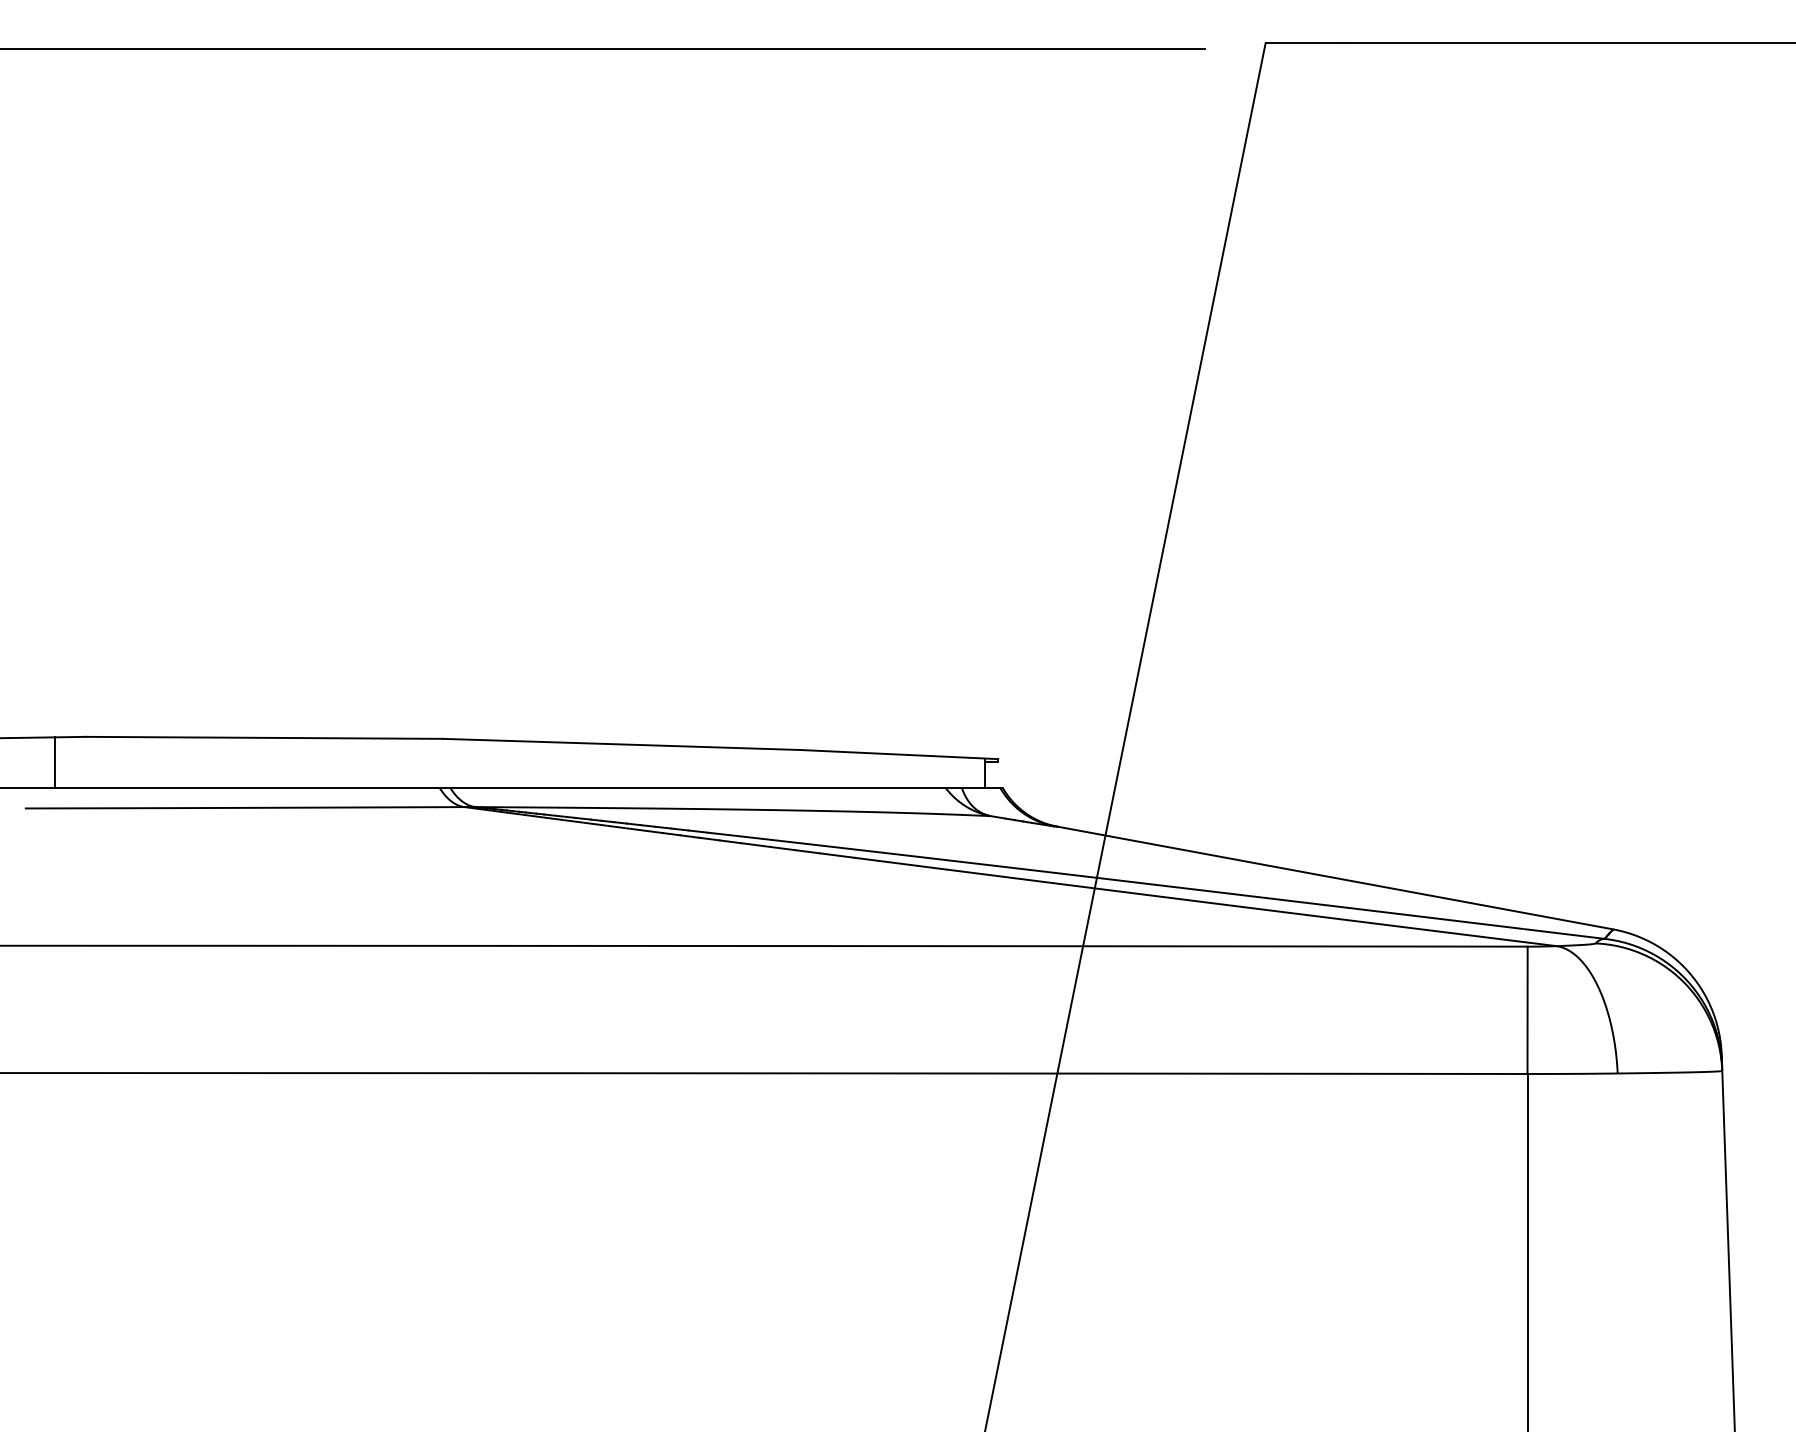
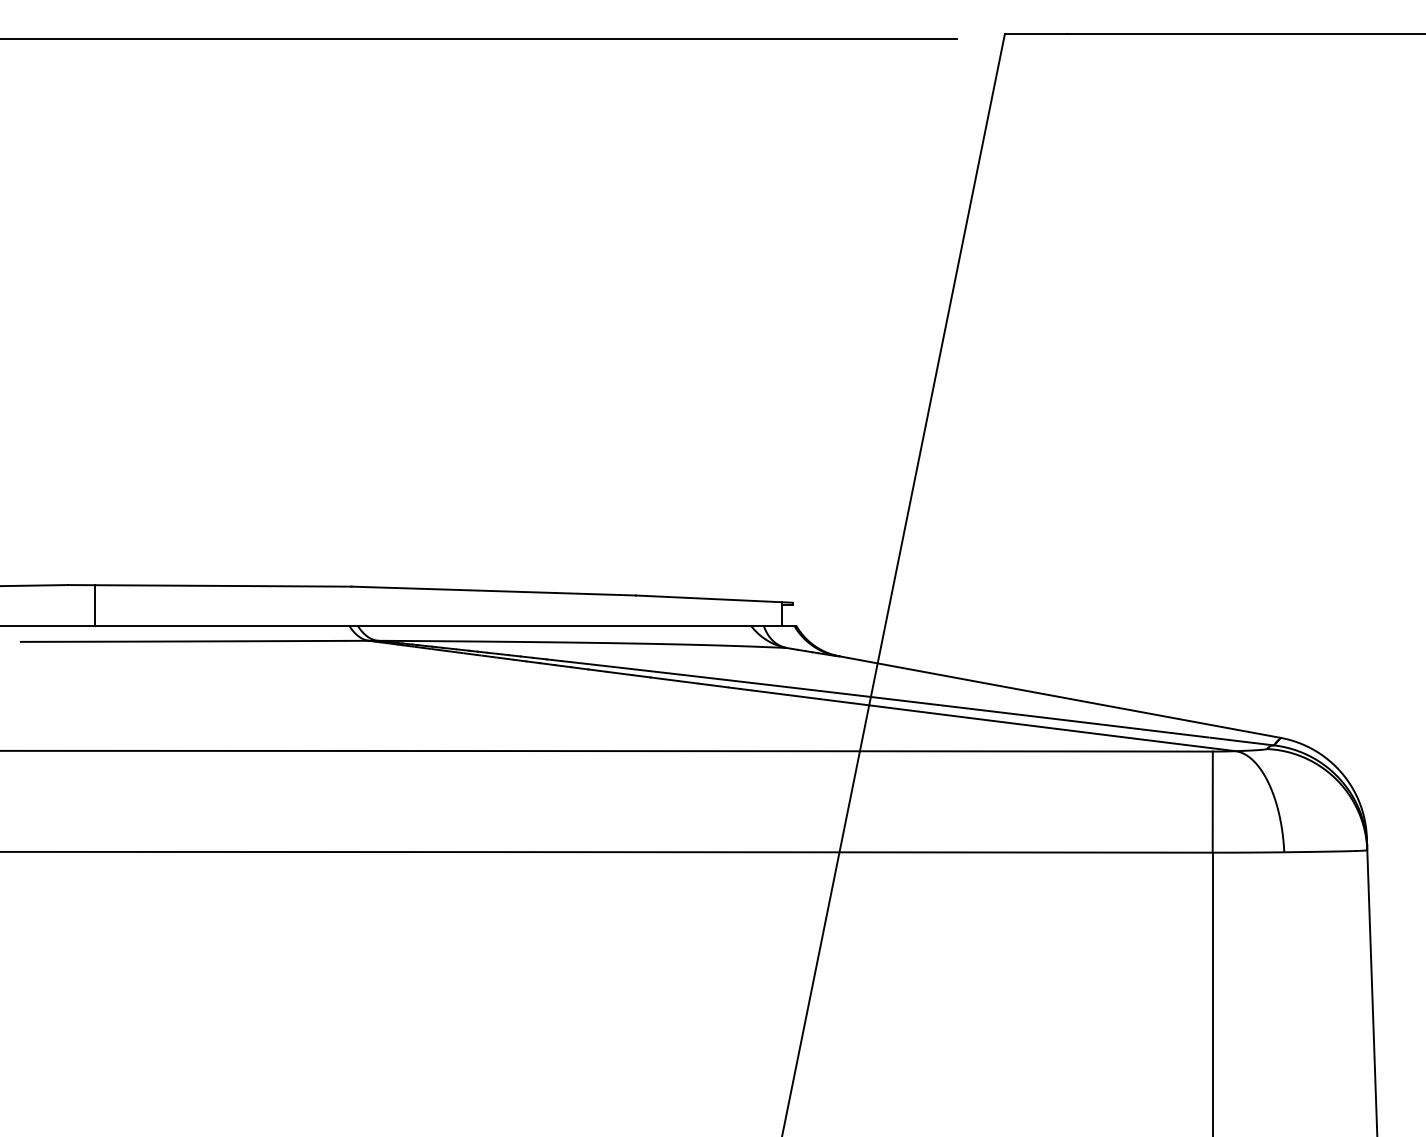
line: (55, 762) -> (95, 605), moved

